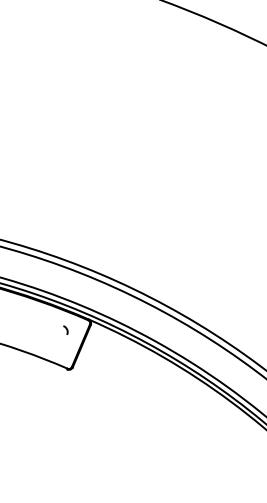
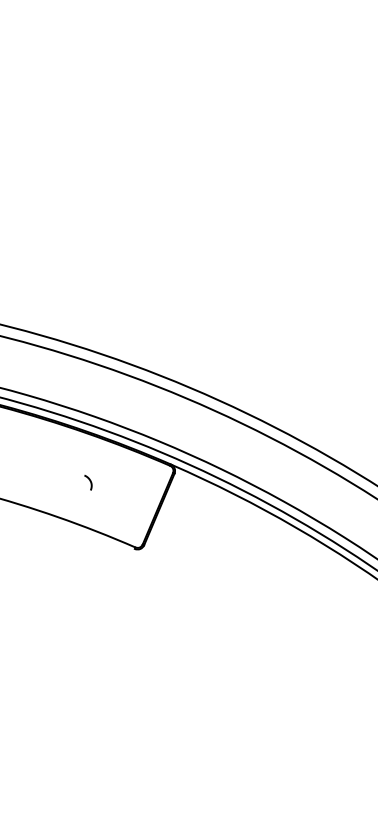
curve: (65, 328) -> (88, 479), moved

